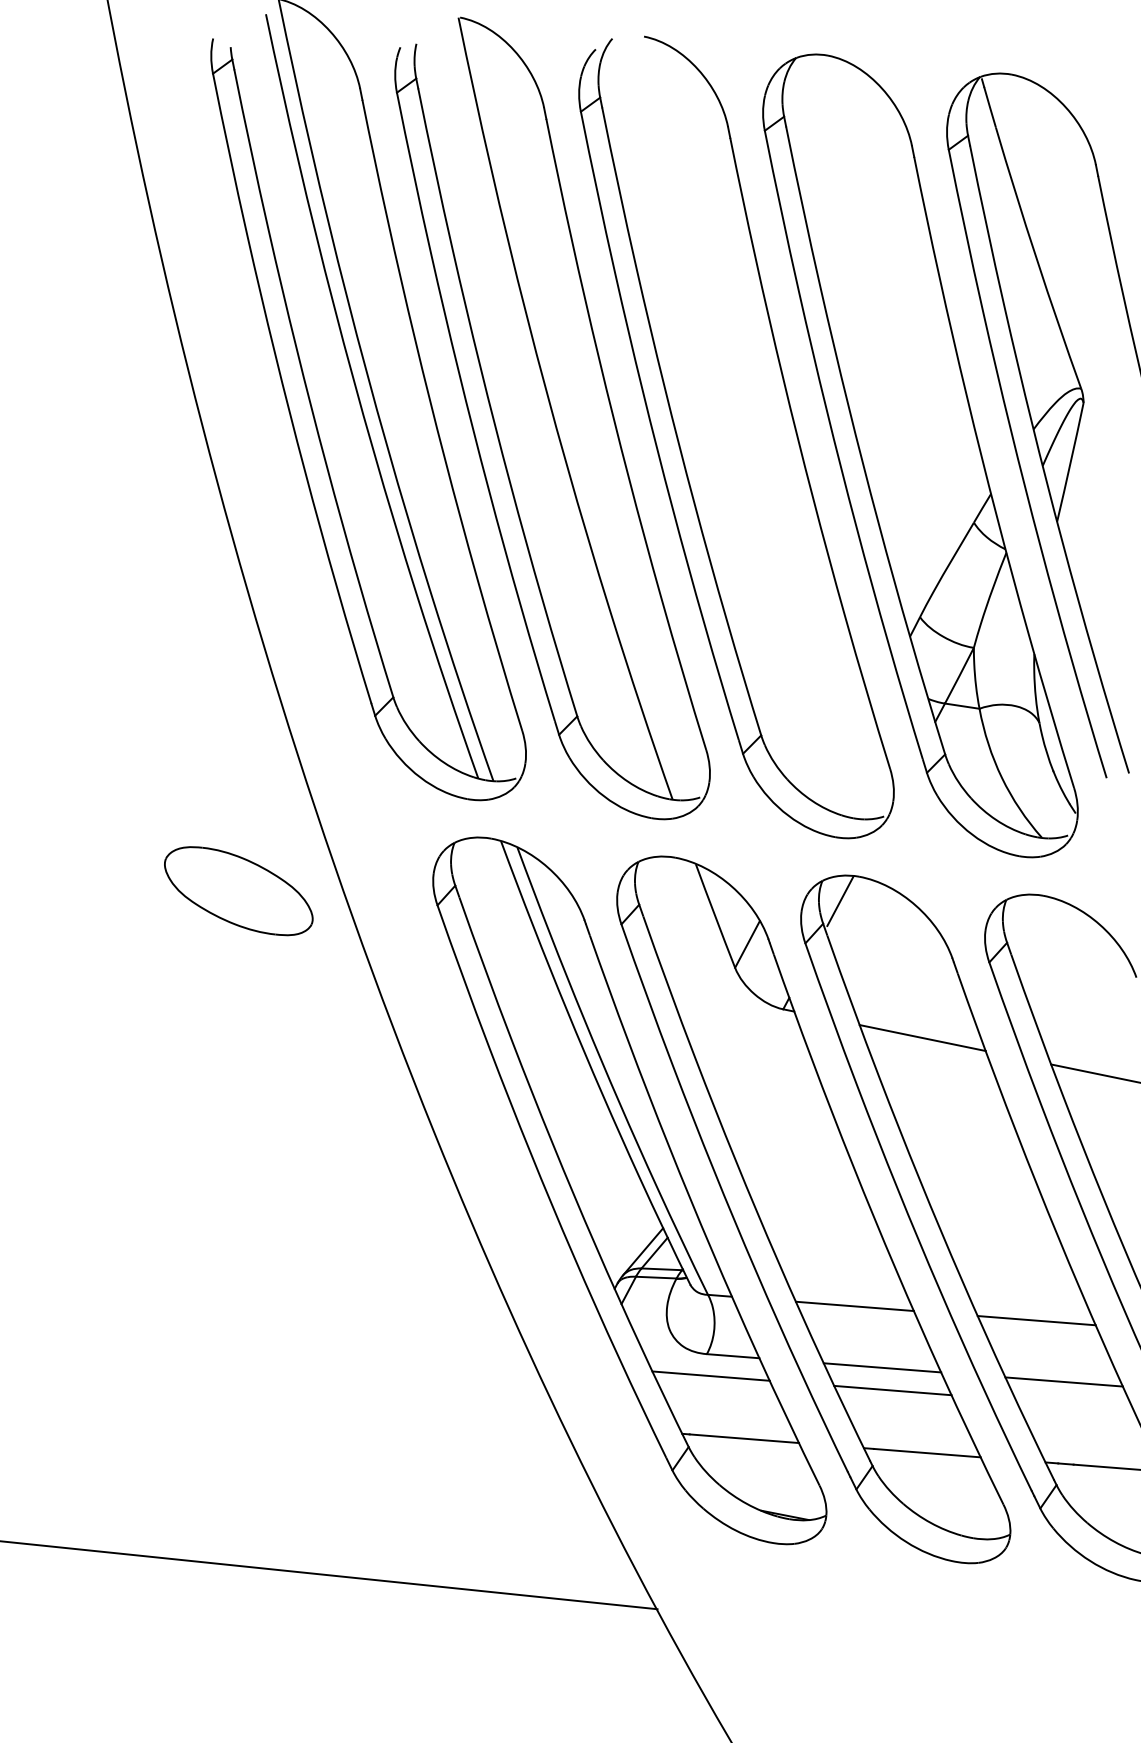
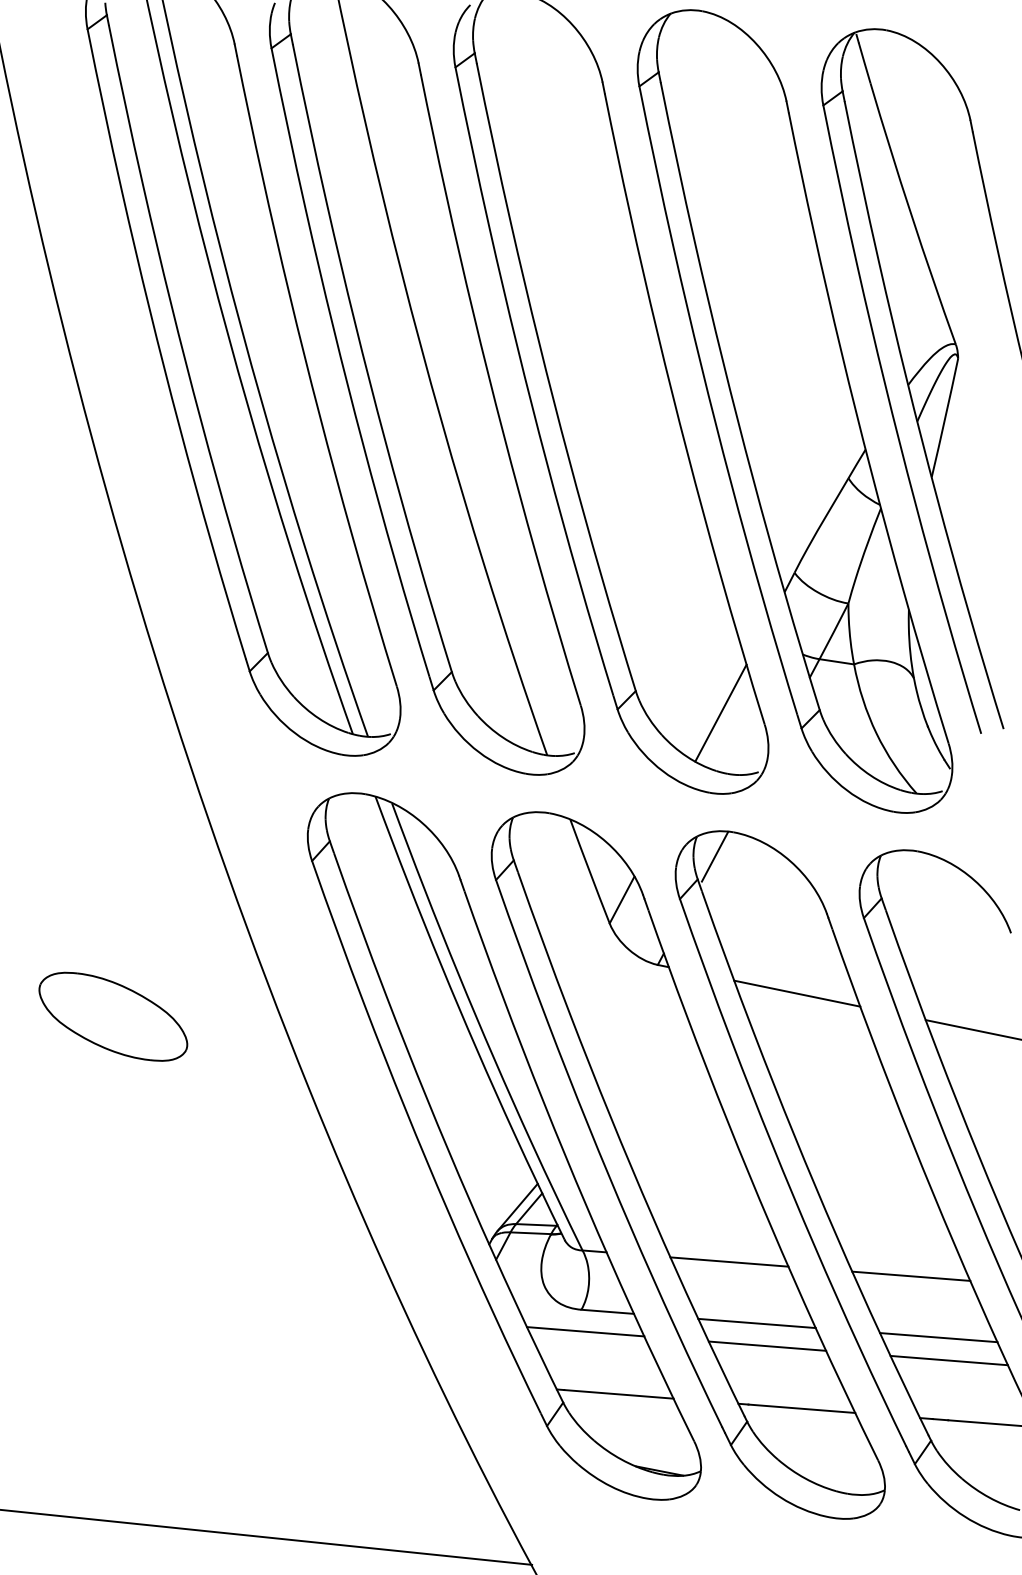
line: (846, 757) -> (721, 713), added
part: (238, 891) -> (113, 1017), moved
line: (1074, 1404) -> (949, 1360), added

